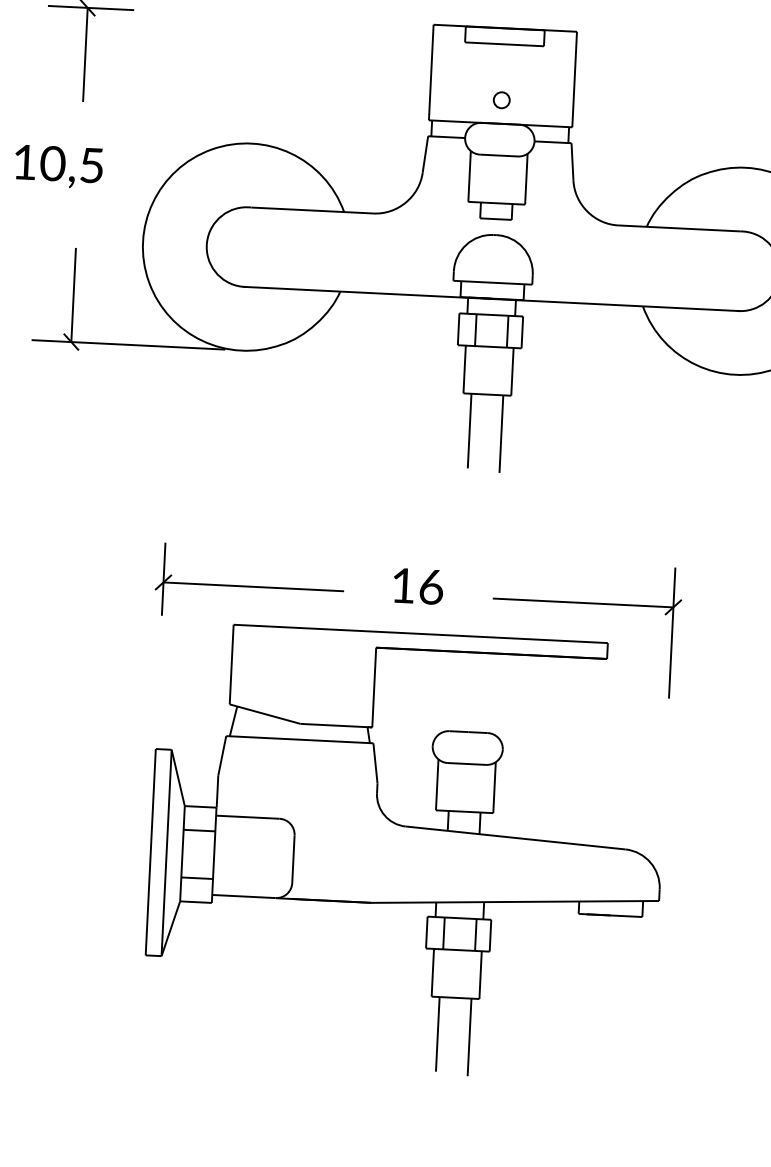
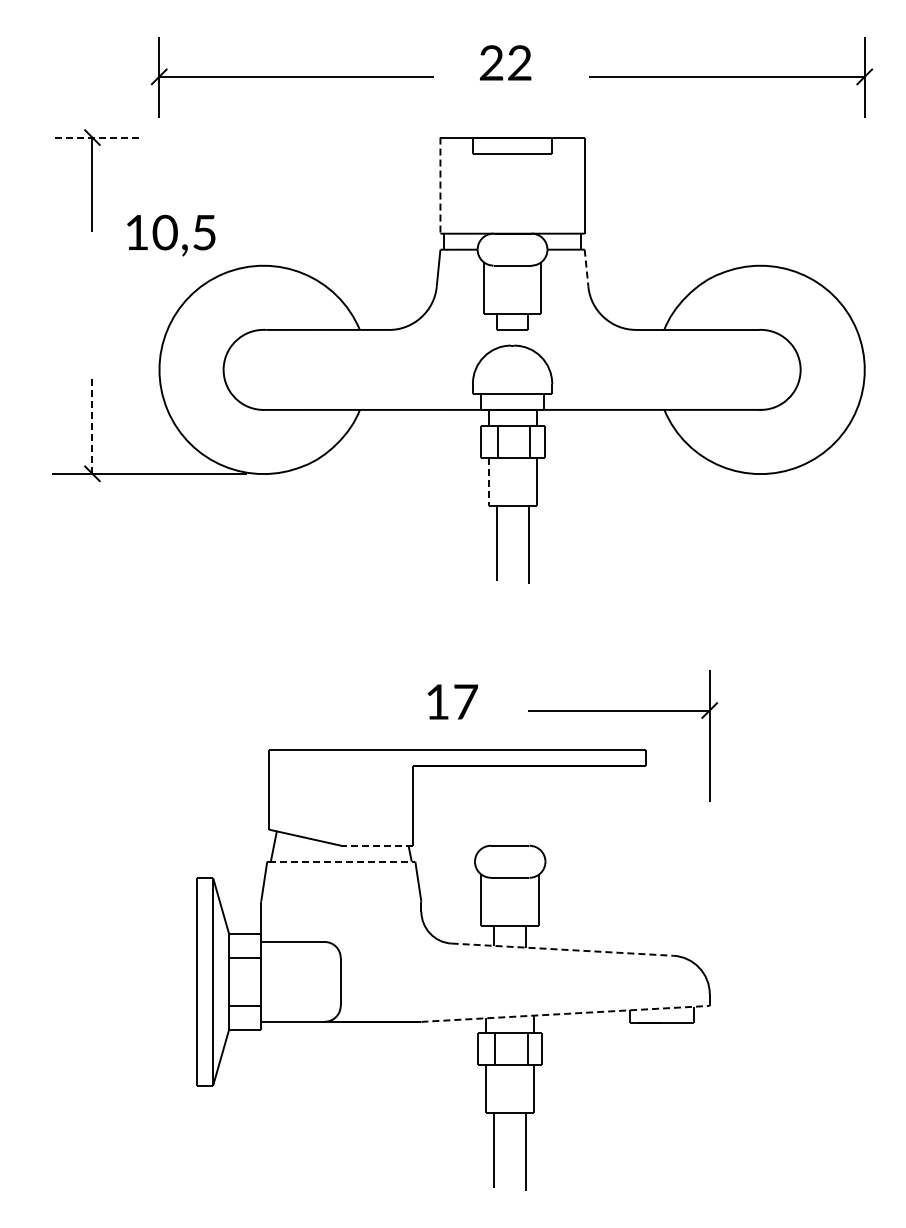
line: (90, 7) -> (95, 137), solid -> dashed
line: (431, 73) -> (440, 186), solid -> dashed
part: (501, 99) -> (512, 209), removed
line: (572, 162) -> (586, 268), solid -> dashed
text: (59, 166) -> (171, 235), moved
line: (73, 294) -> (92, 425), solid -> dashed
line: (464, 369) -> (488, 482), solid -> dashed
part: (248, 582) -> (282, 706), removed
text: (432, 586) -> (466, 701), 16 -> 17
line: (335, 725) -> (376, 845), solid -> dashed
line: (301, 739) -> (342, 861), solid -> dashed
line: (516, 837) -> (563, 949), solid -> dashed
line: (516, 901) -> (566, 1013), solid -> dashed

